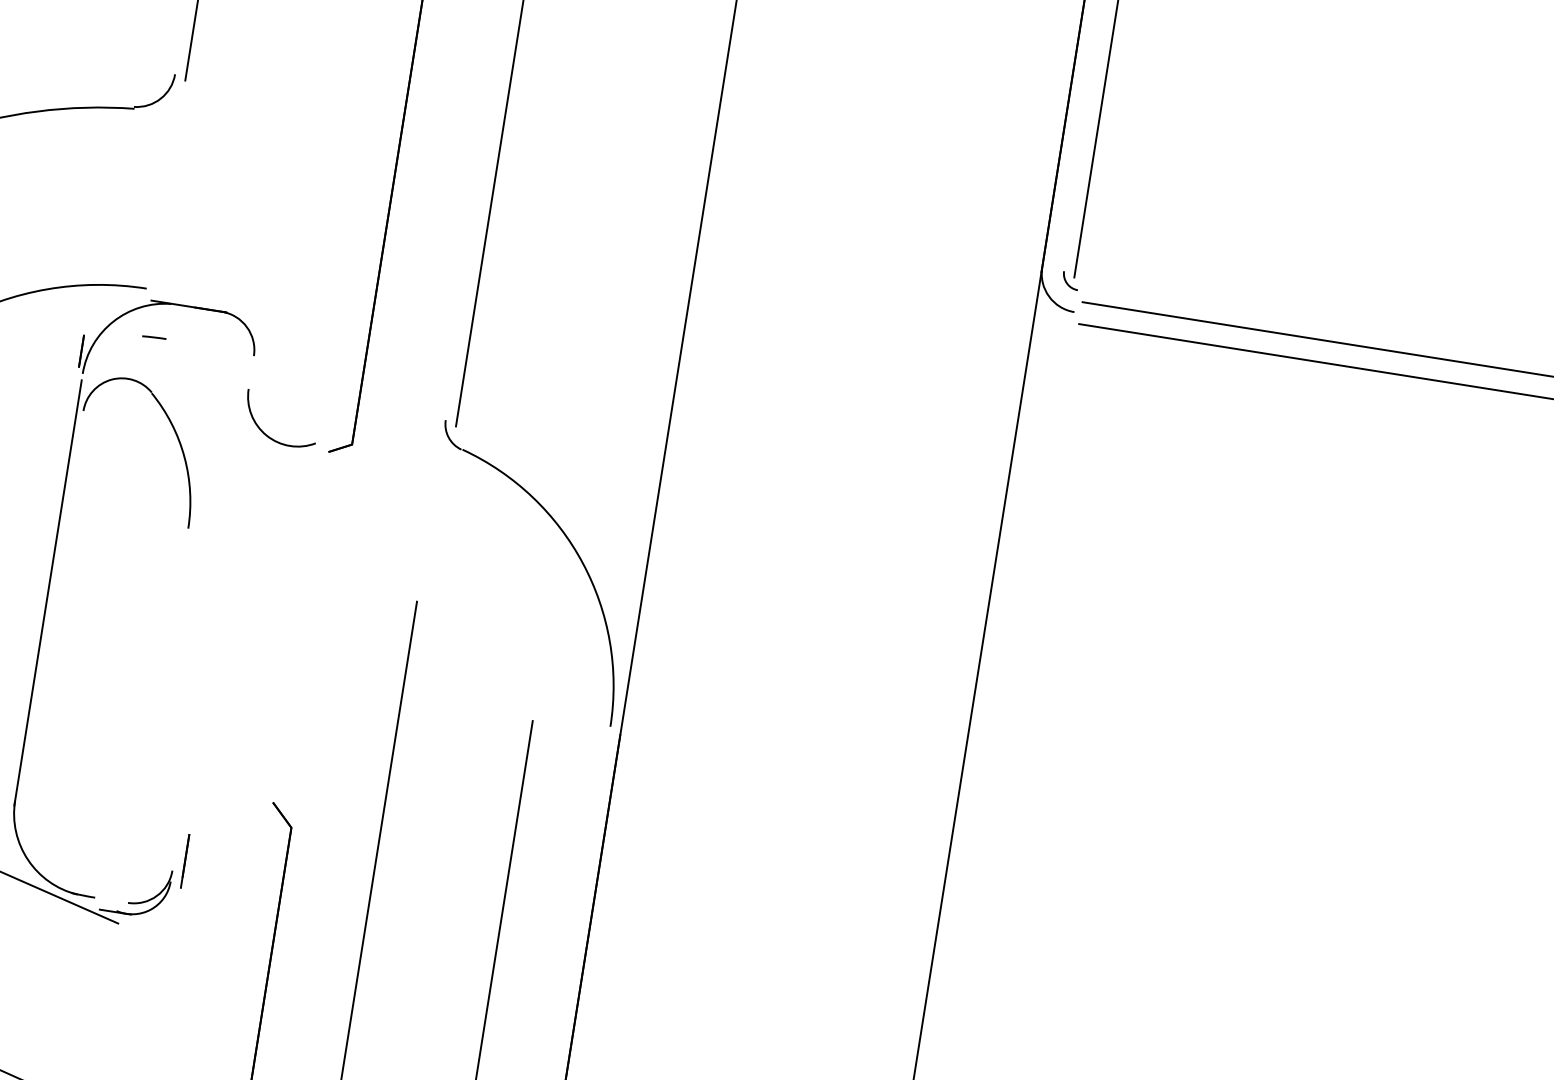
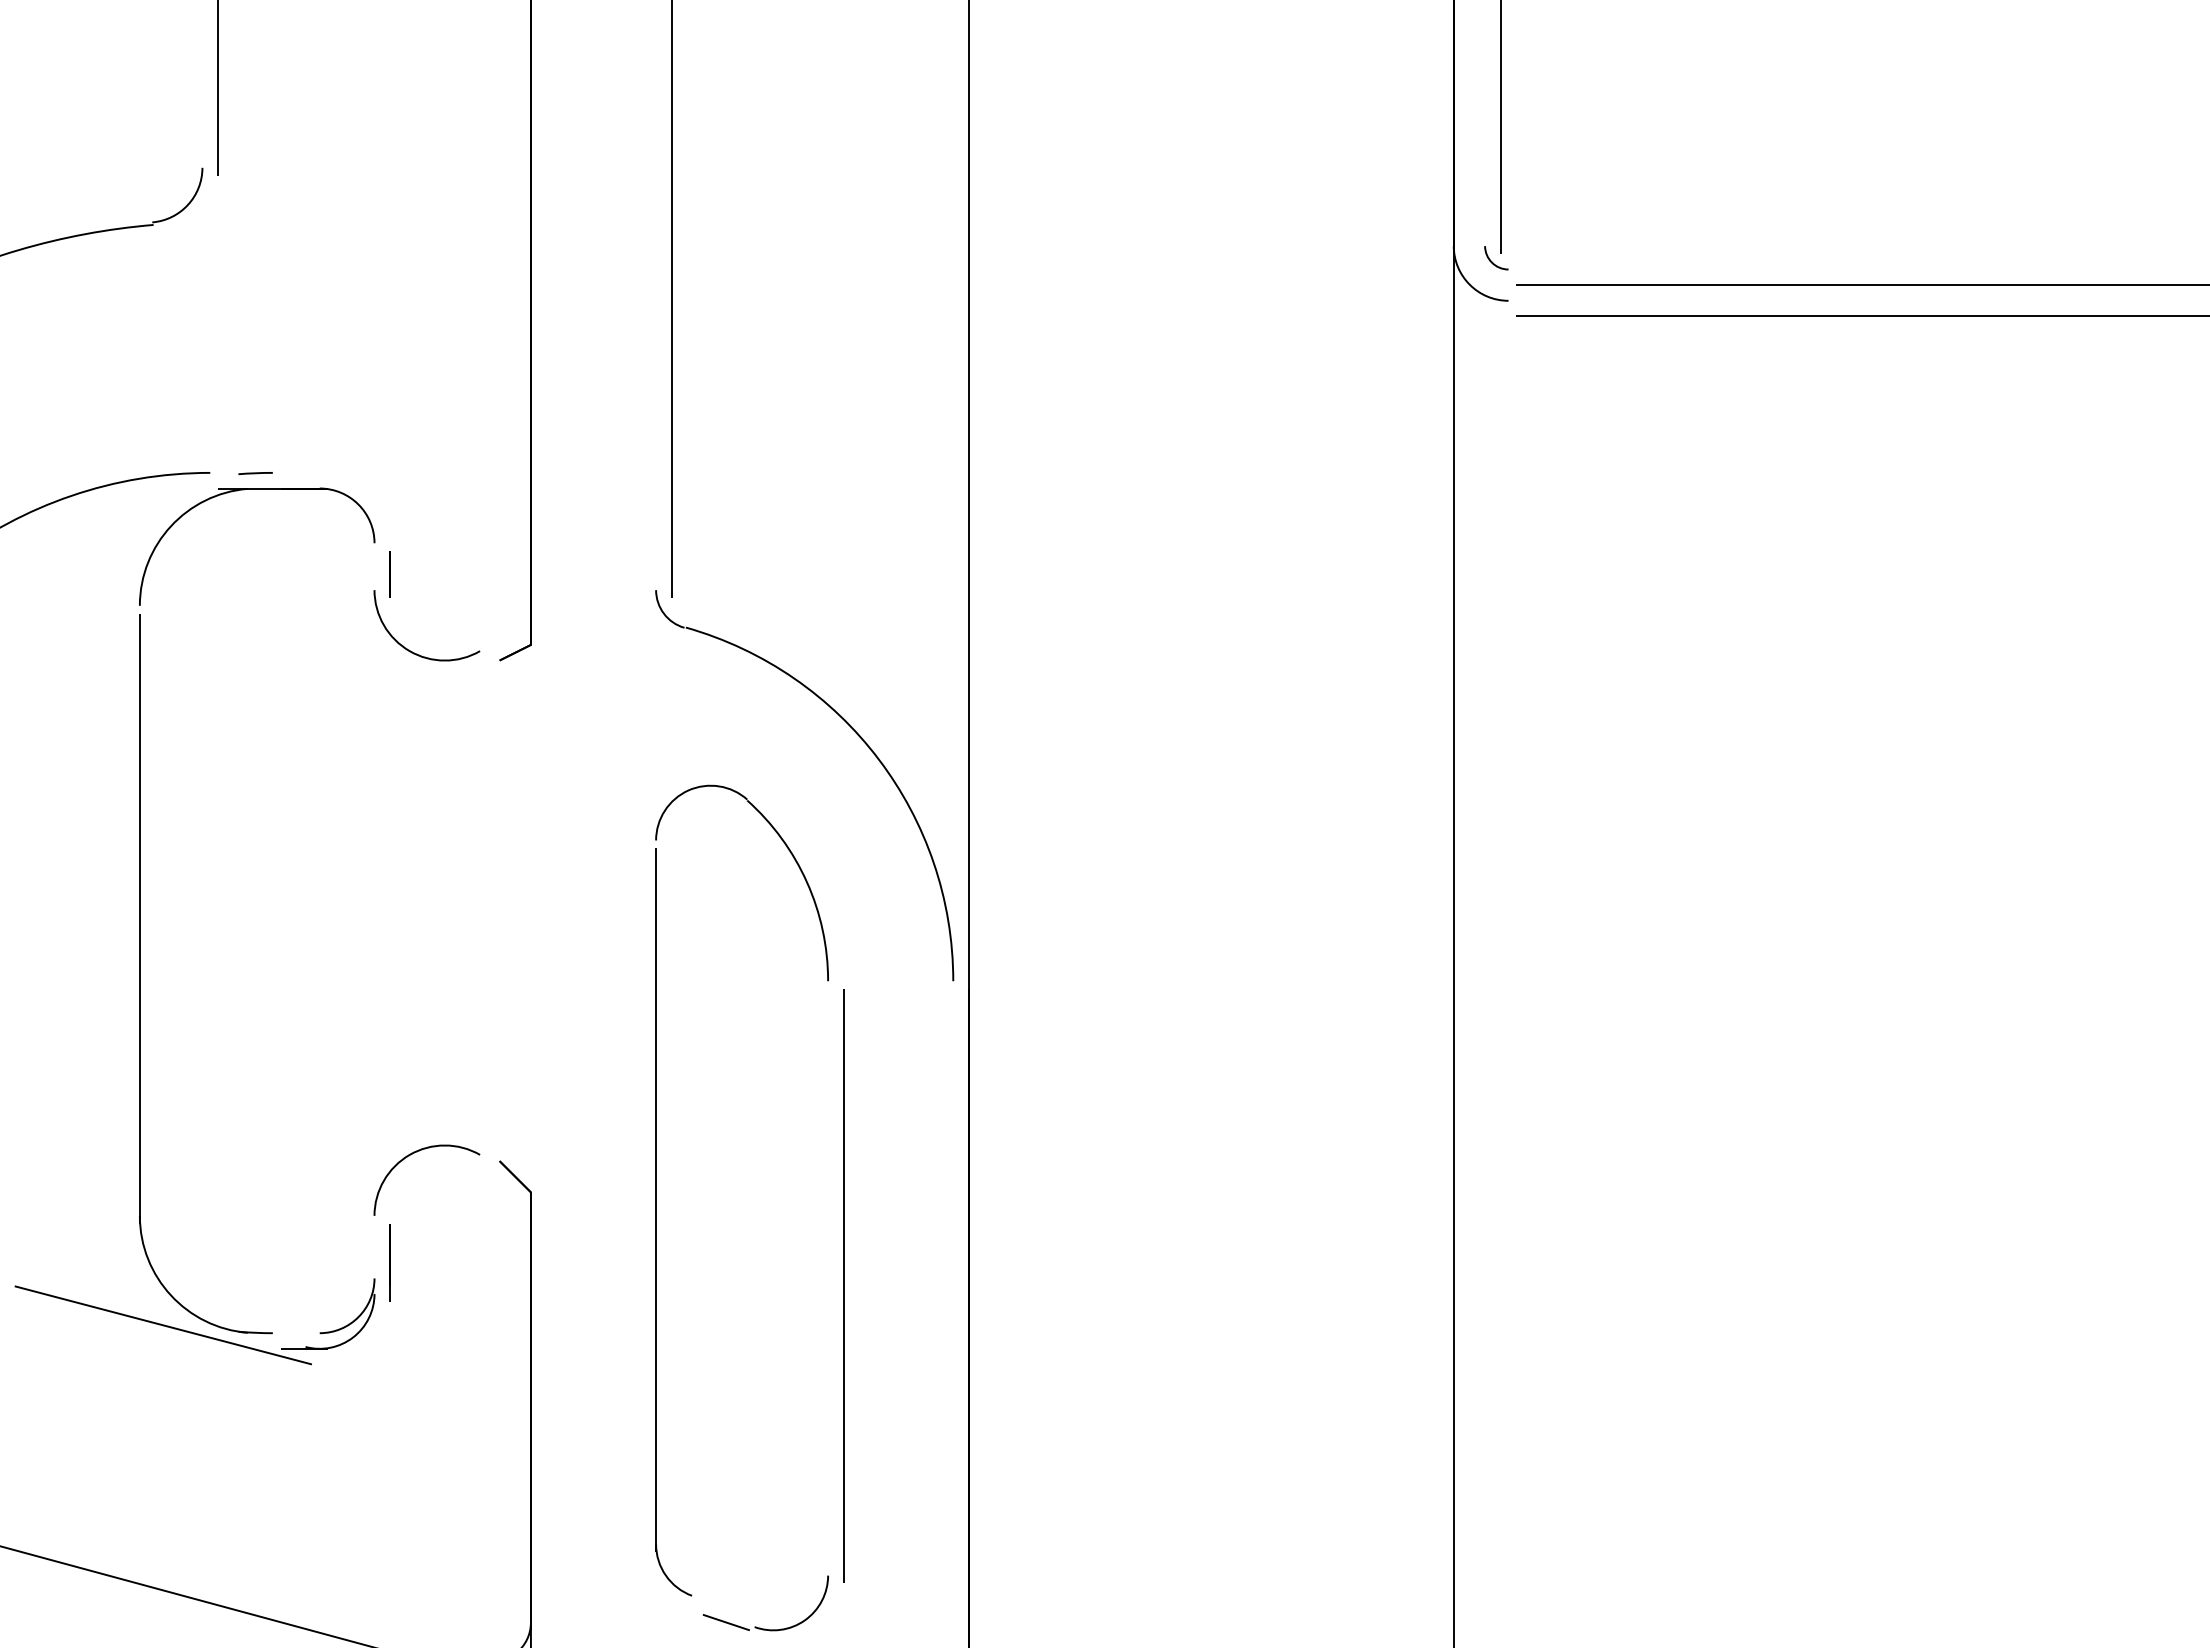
line: (154, 337) -> (255, 473), moved
line: (81, 351) -> (389, 574), moved
part: (176, 436) -> (791, 855), moved
curve: (216, 787) -> (417, 1152), added

